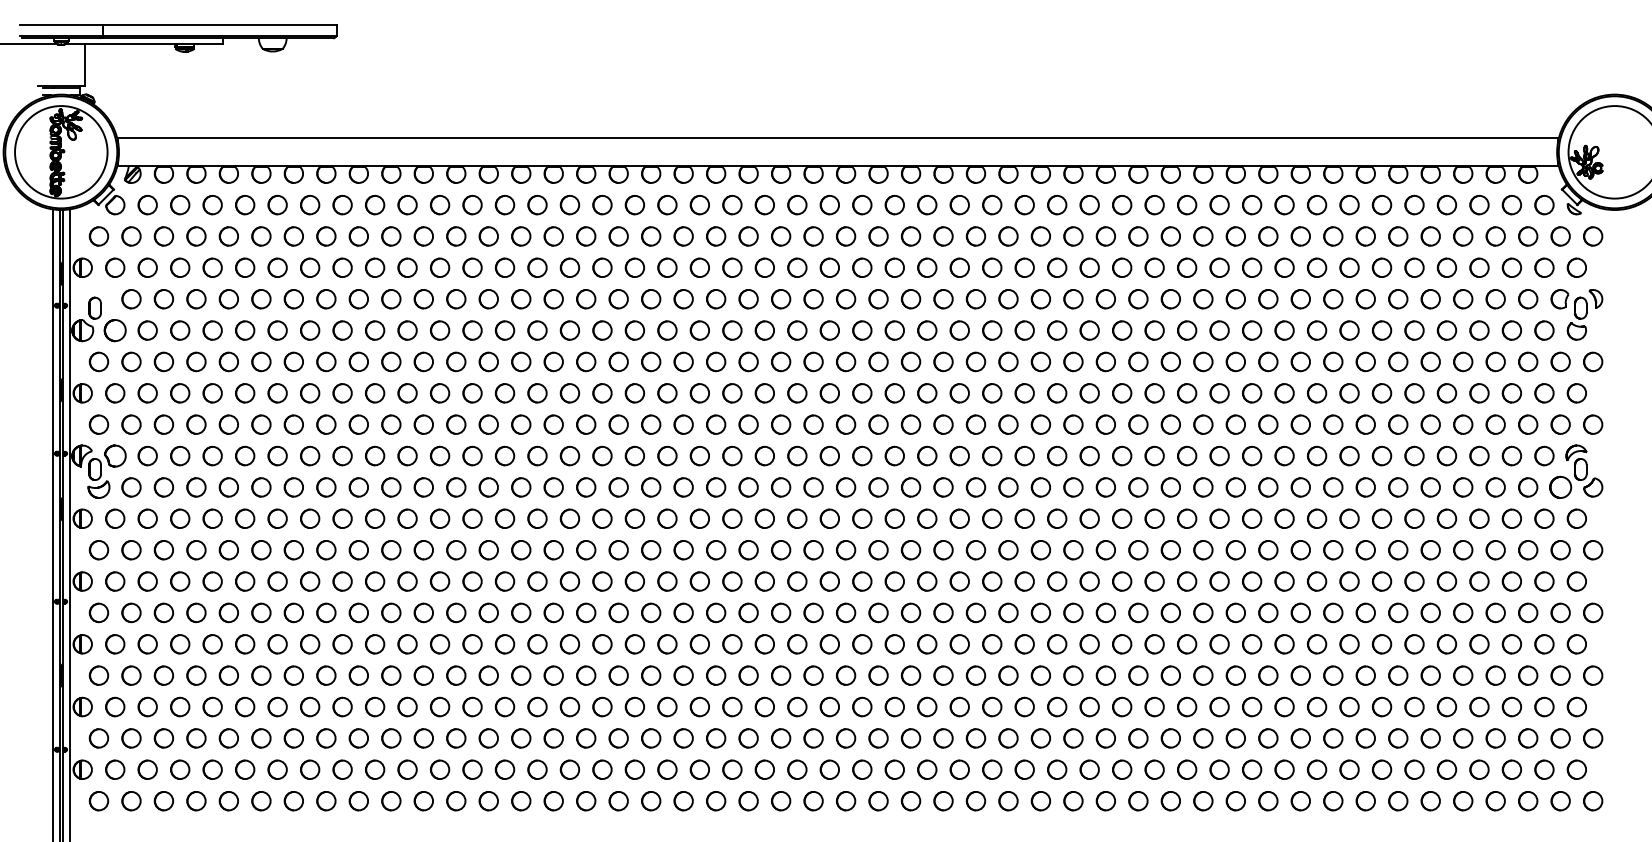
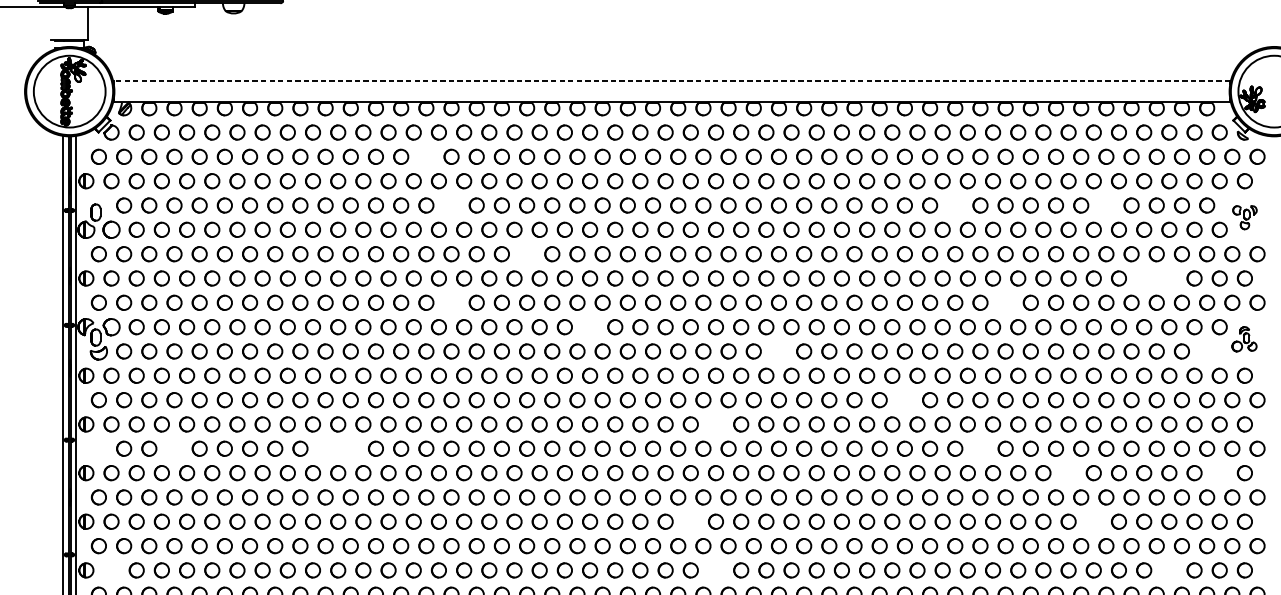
line: (838, 138) -> (672, 80), solid -> dashed
circle: (521, 236) -> (426, 156), removed
circle: (553, 299) -> (451, 205), removed
circle: (1203, 299) -> (955, 205), removed
circle: (1398, 299) -> (1106, 205), removed
part: (1576, 314) -> (1244, 217), size x0.6
part: (651, 361) -> (527, 253), removed
part: (1446, 393) -> (1143, 278), removed
circle: (1479, 393) -> (1169, 278), removed
circle: (553, 424) -> (451, 302), removed
circle: (1268, 424) -> (1005, 302), removed
part: (732, 455) -> (590, 326), removed
part: (1576, 471) -> (1244, 339), size x0.6
part: (975, 487) -> (778, 351), removed
circle: (1528, 487) -> (1207, 351), removed
circle: (1138, 550) -> (904, 400), removed
circle: (894, 581) -> (715, 424), removed
part: (98, 612) -> (98, 448), removed
part: (196, 612) -> (174, 448), removed
part: (391, 612) -> (325, 448), removed
part: (423, 612) -> (350, 448), removed
part: (1235, 612) -> (980, 448), removed
circle: (1349, 644) -> (1068, 473), removed
circle: (1544, 644) -> (1219, 473), removed
part: (862, 706) -> (690, 521), removed
part: (1381, 706) -> (1093, 521), removed
circle: (115, 769) -> (111, 570), removed
circle: (894, 769) -> (715, 570), removed
circle: (1479, 769) -> (1169, 570), removed

